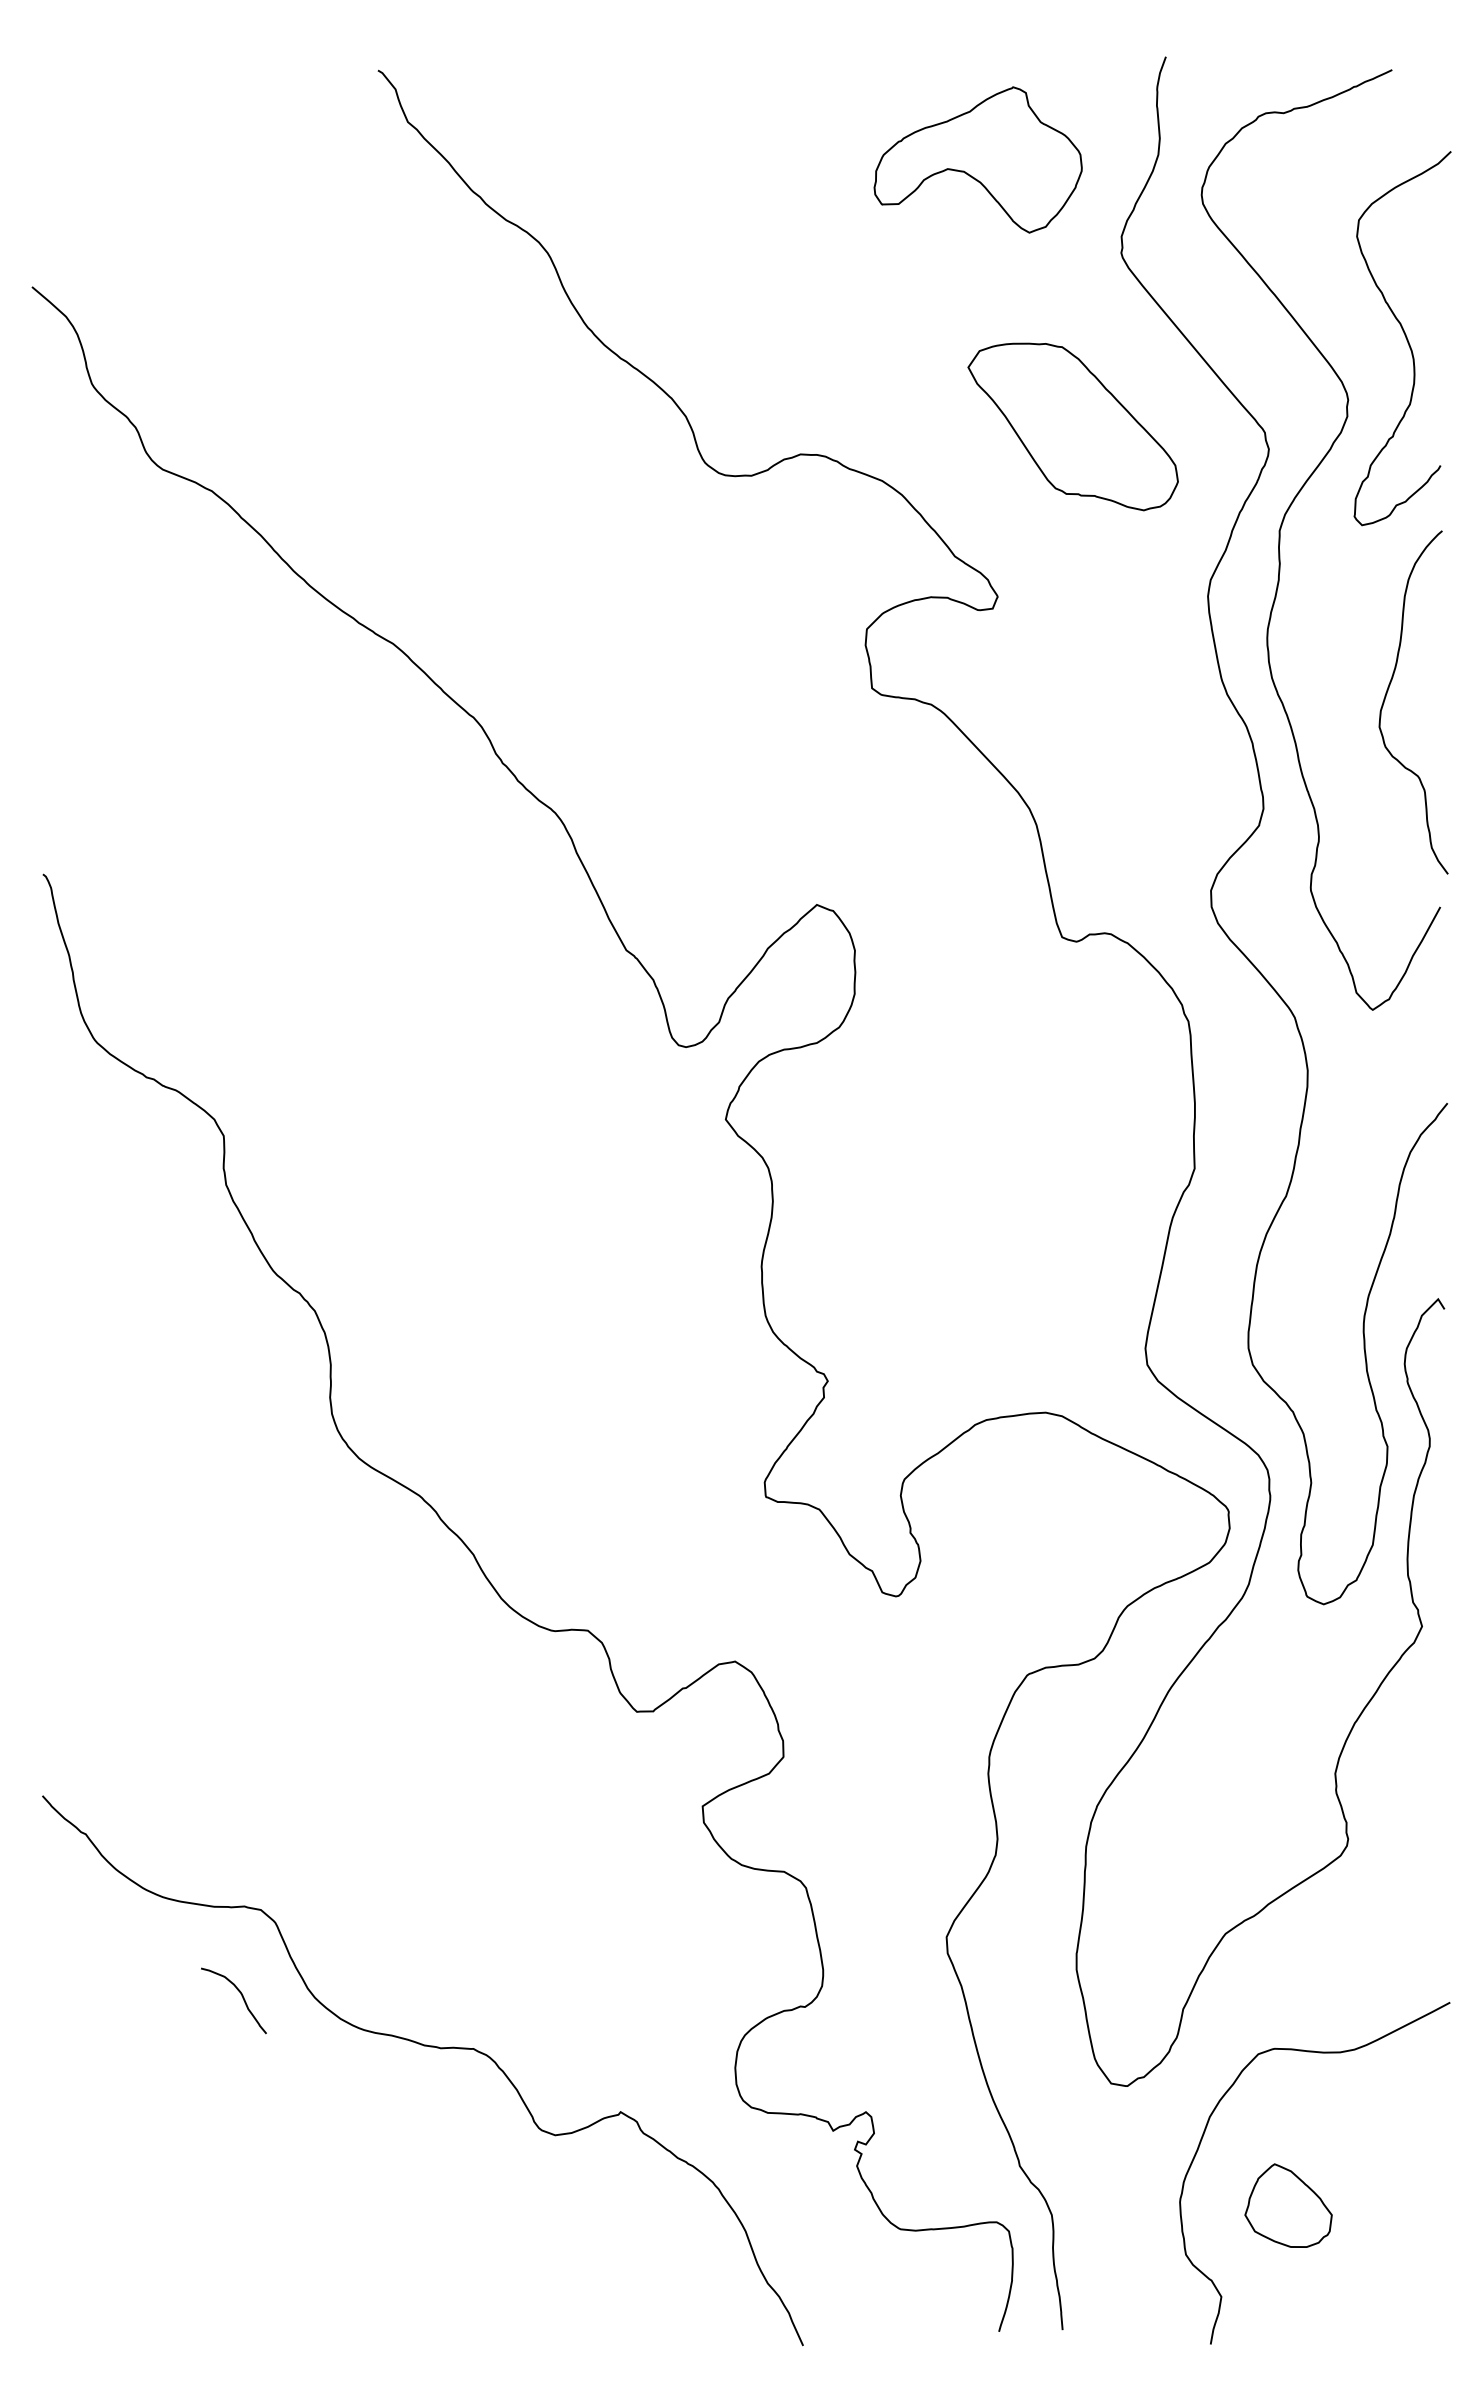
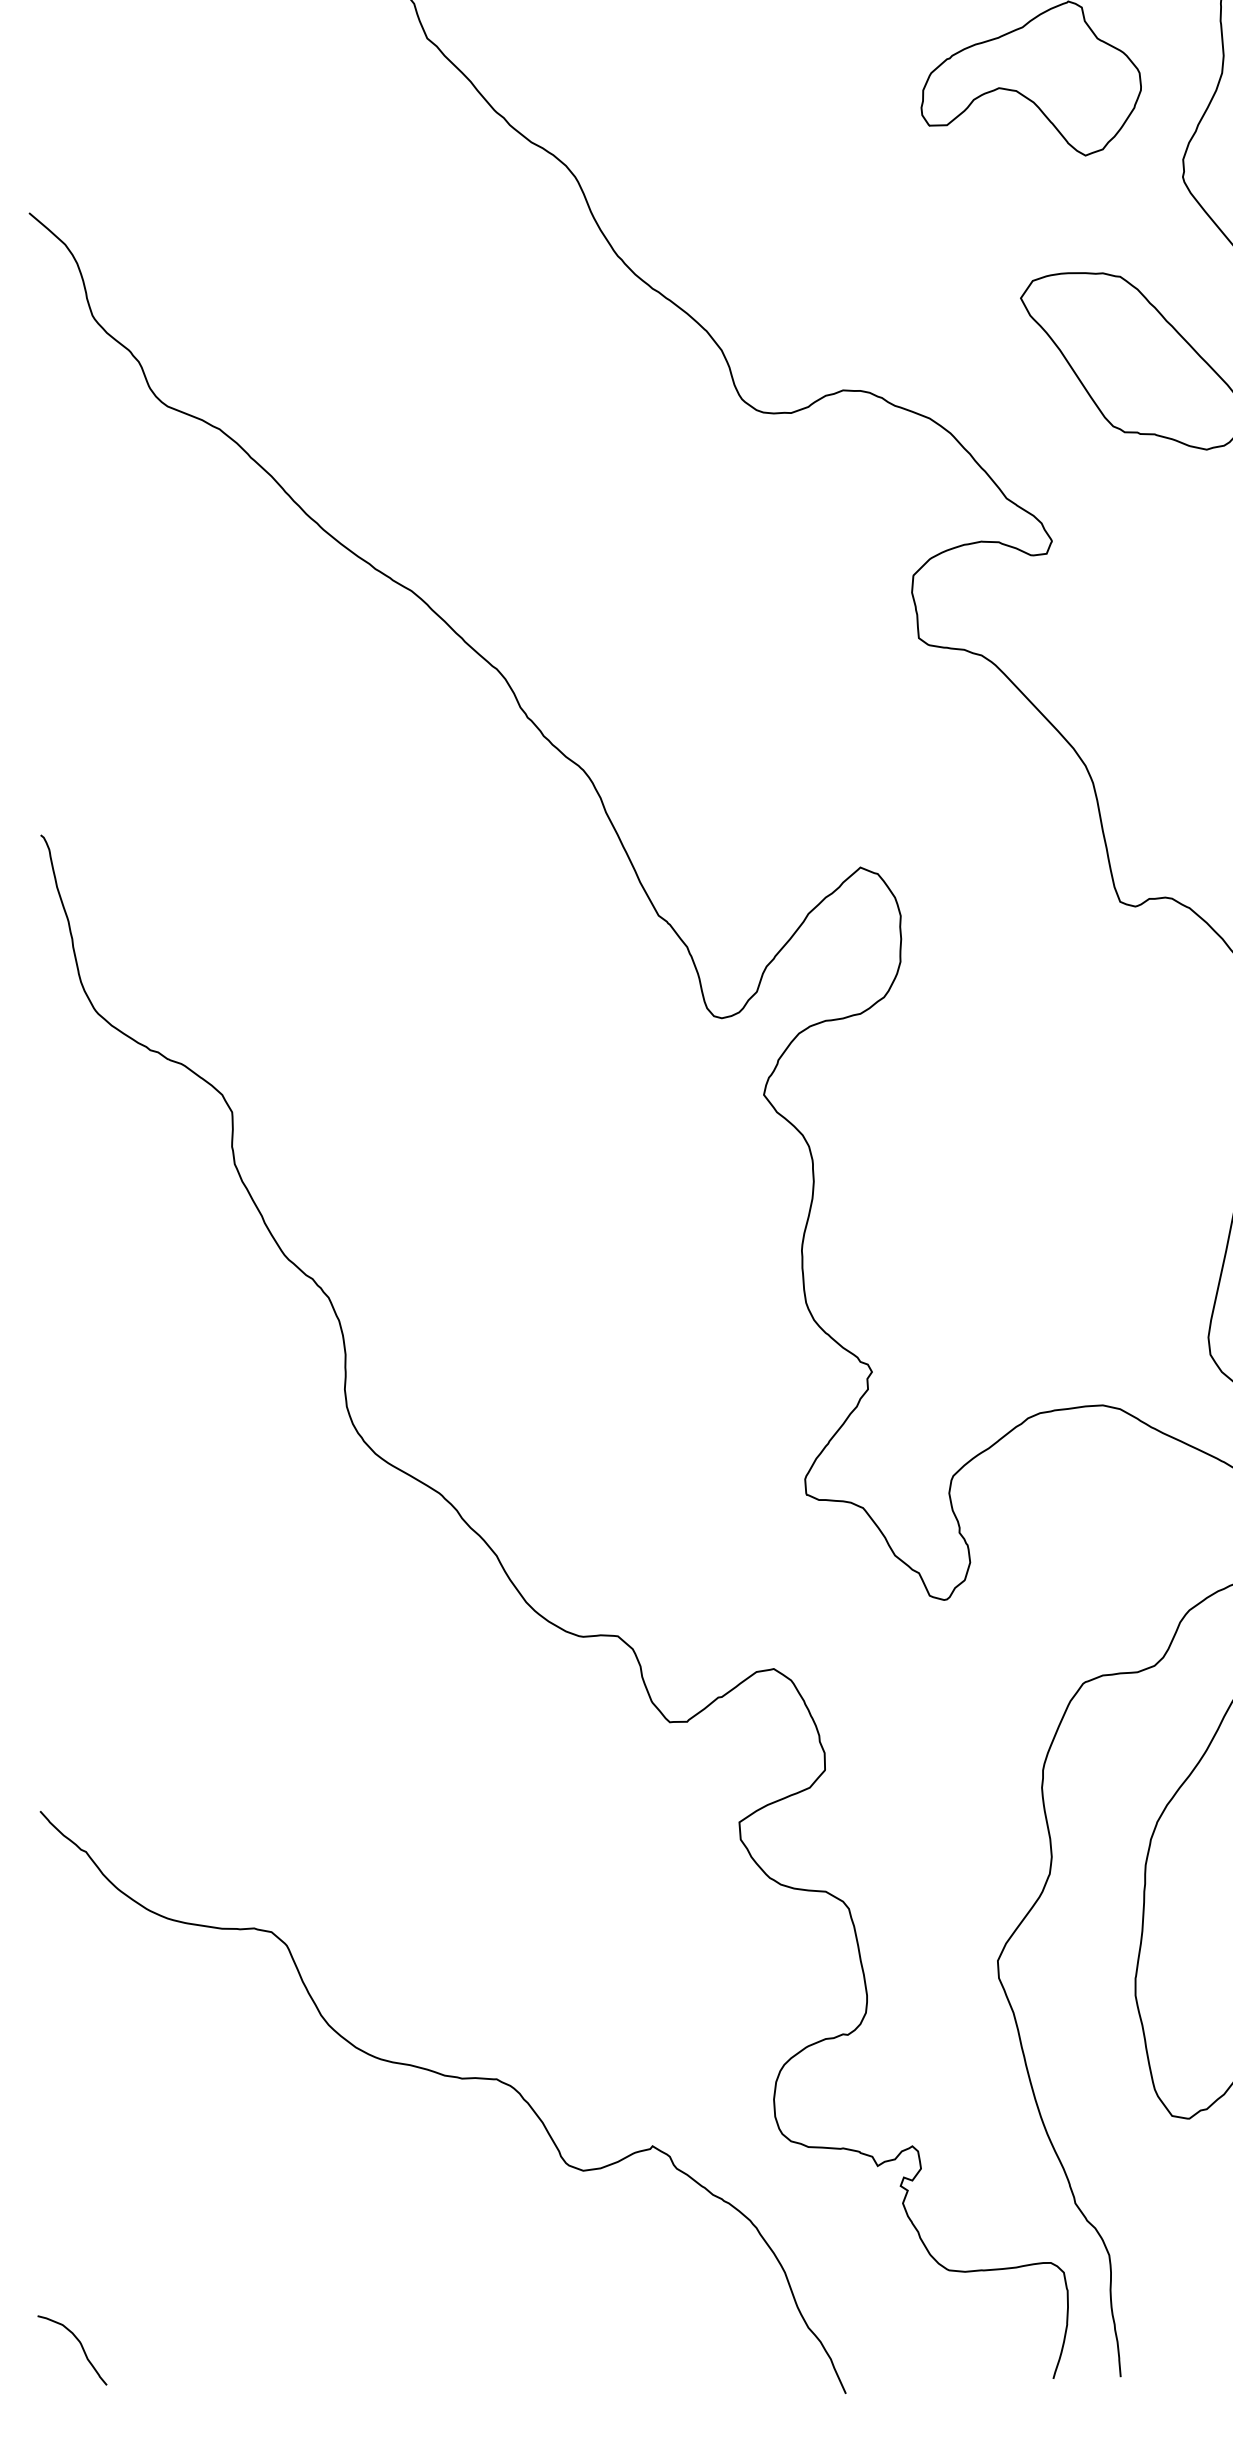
curve: (241, 1996) -> (80, 2345), moved

